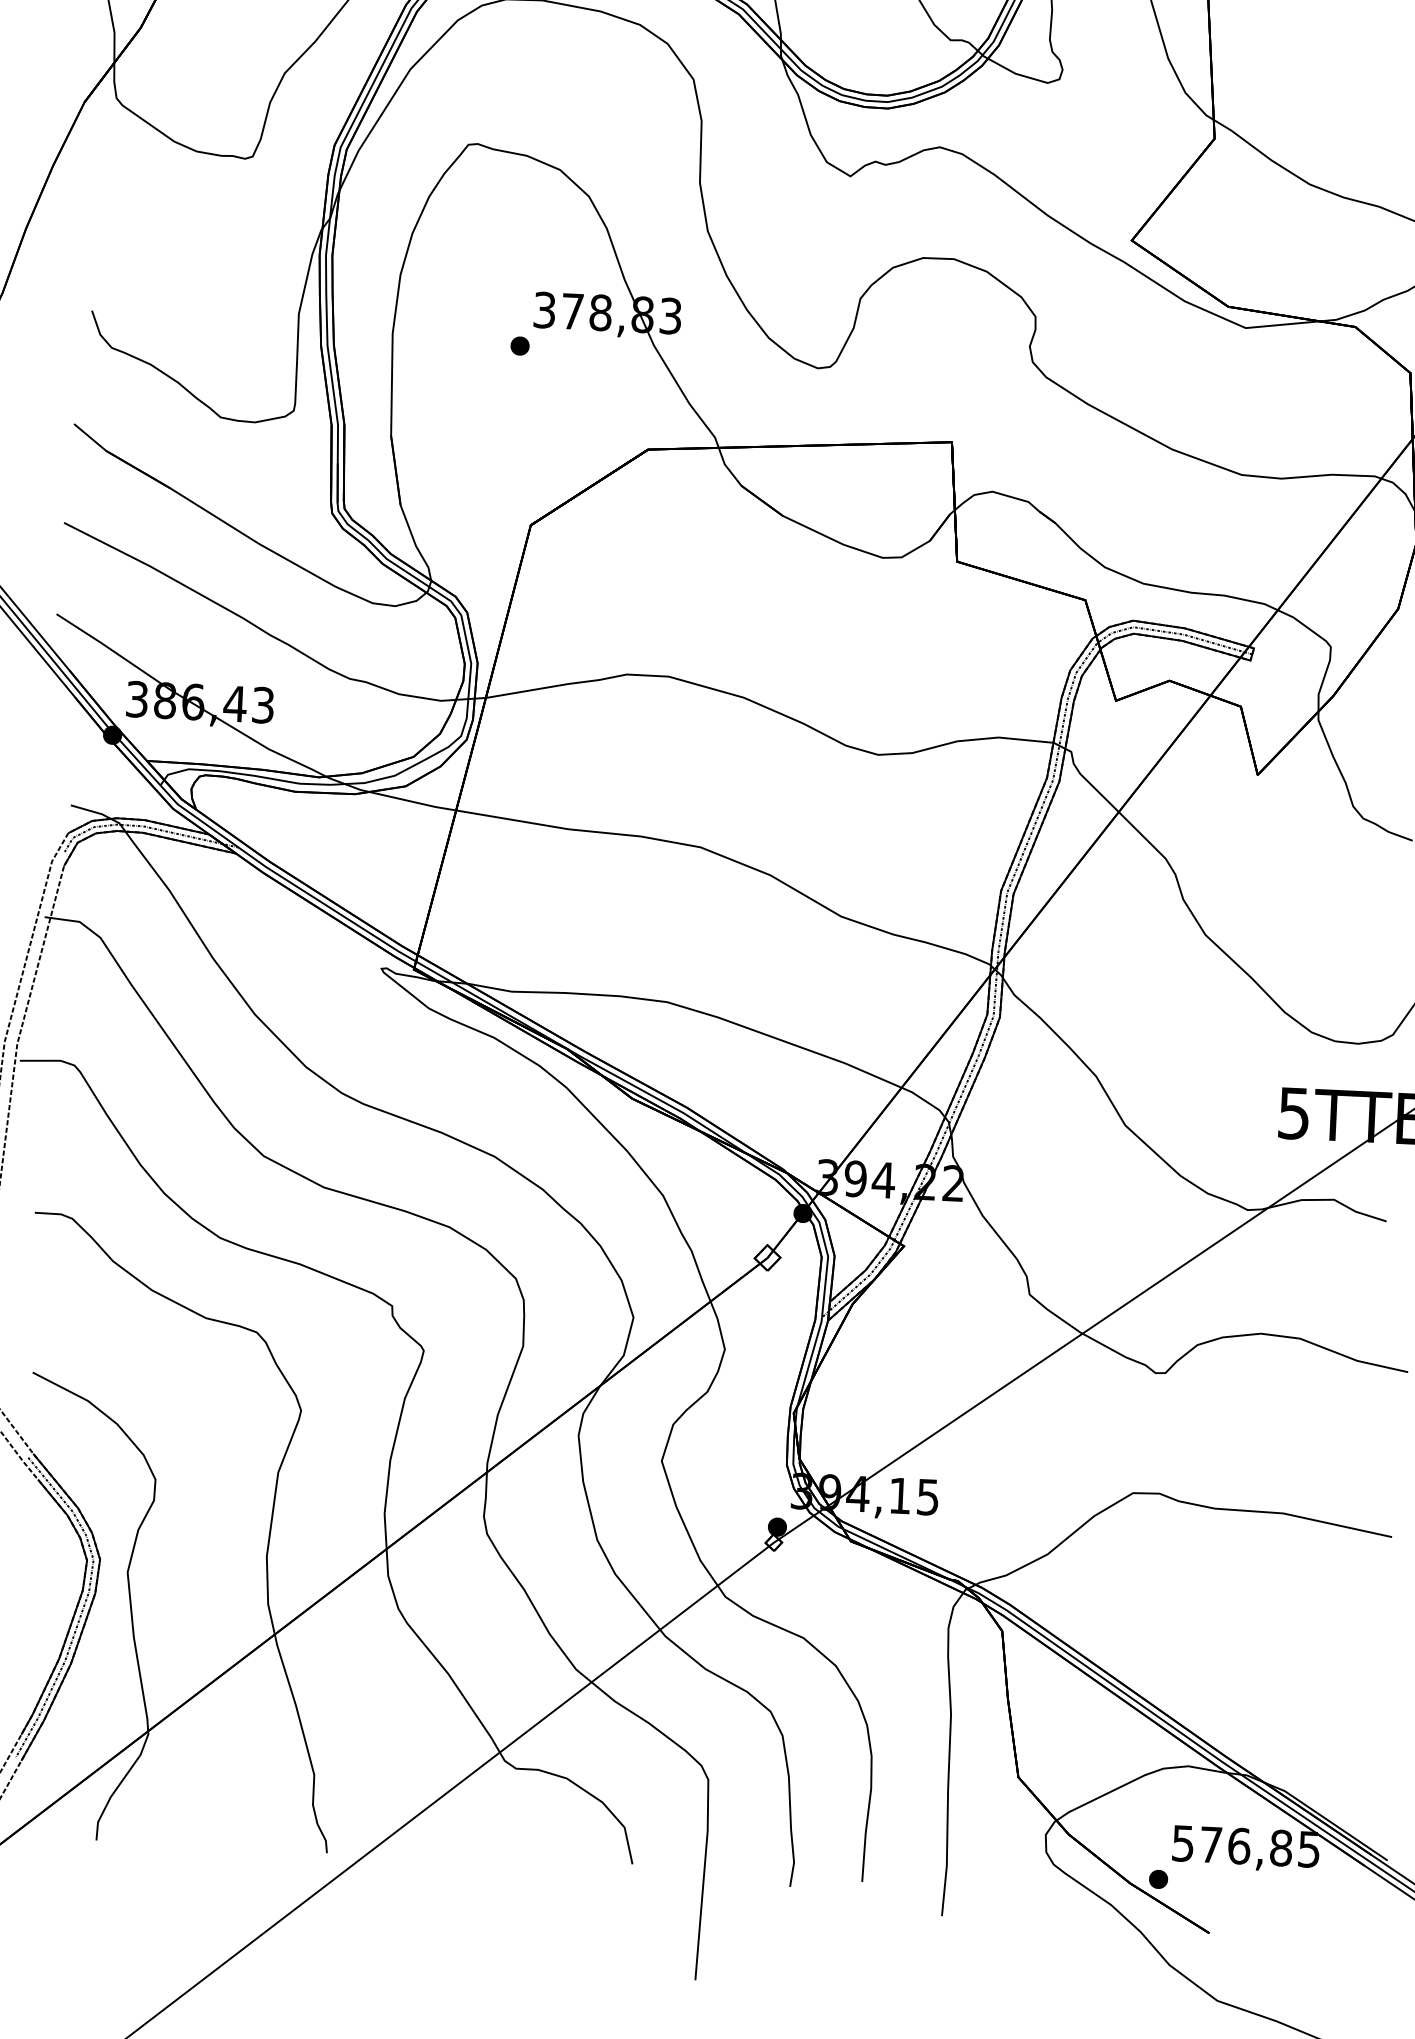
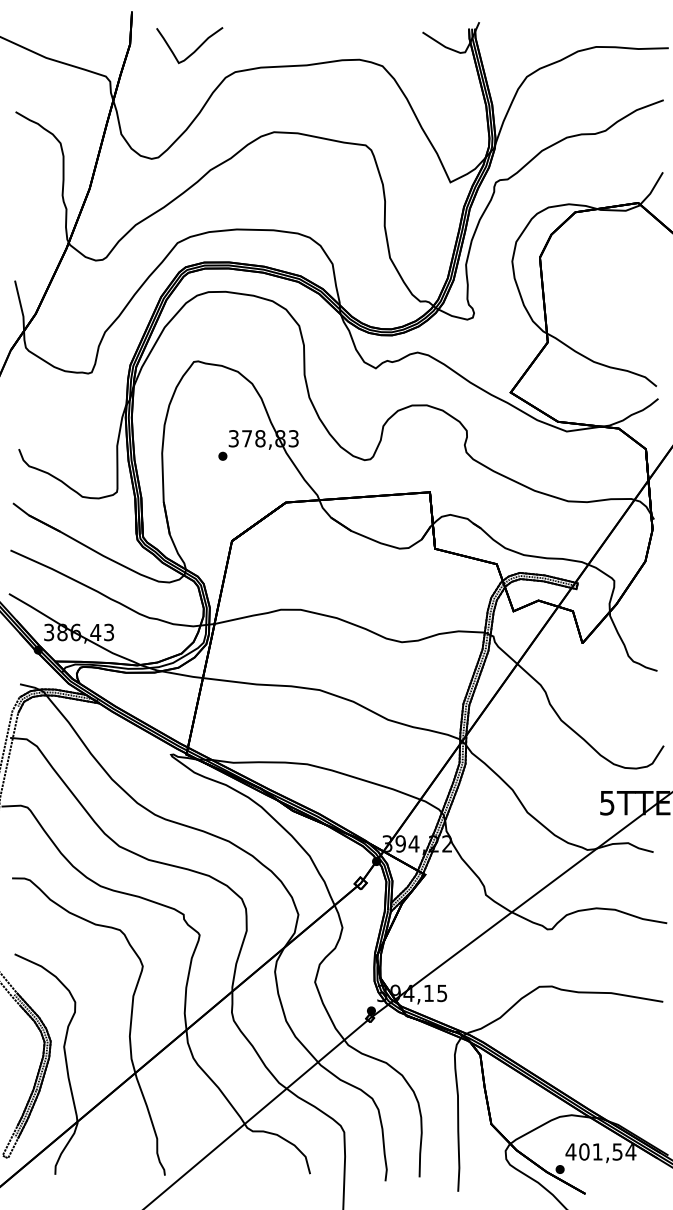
text: (1245, 1845) -> (600, 1151), 576,85 -> 401,54

